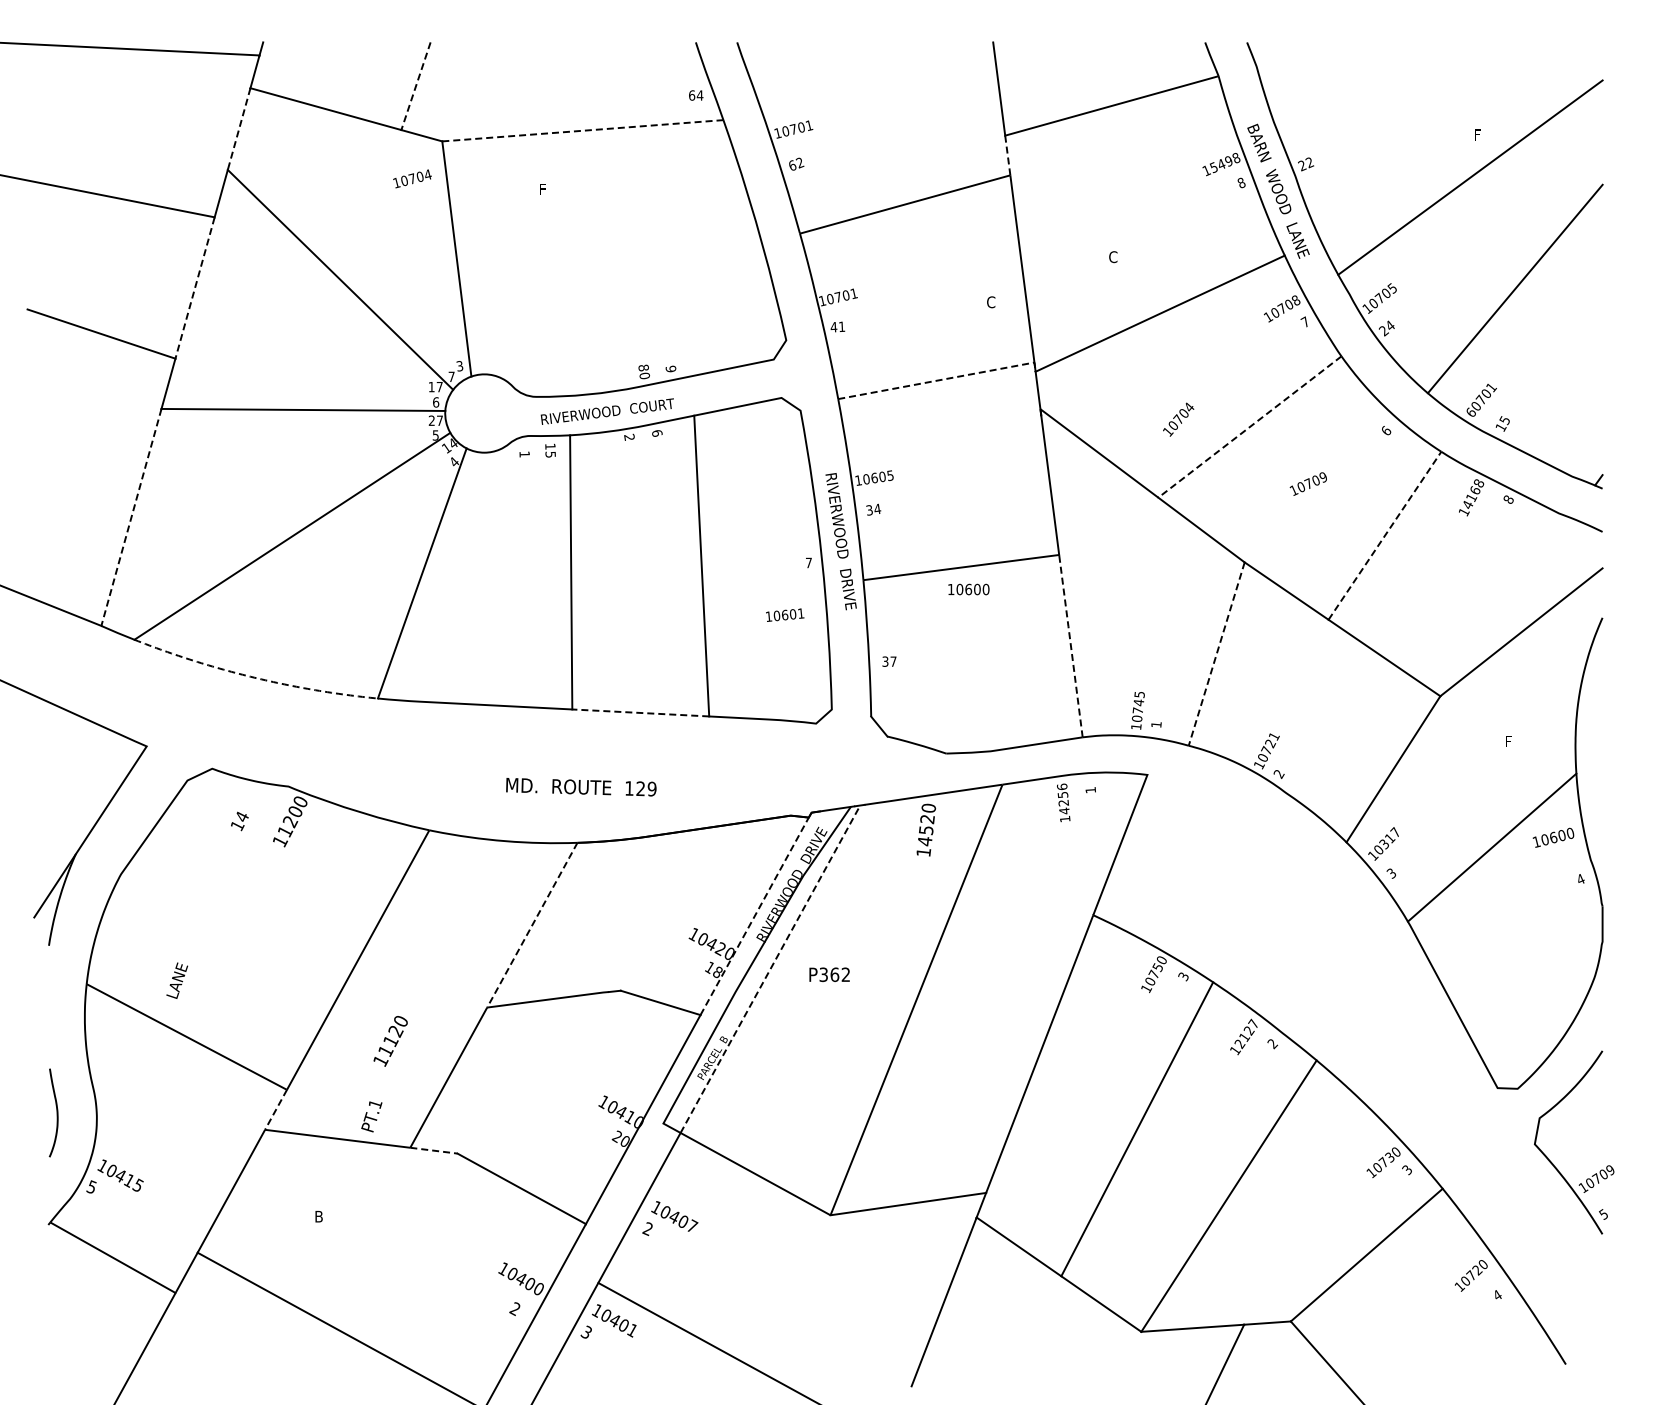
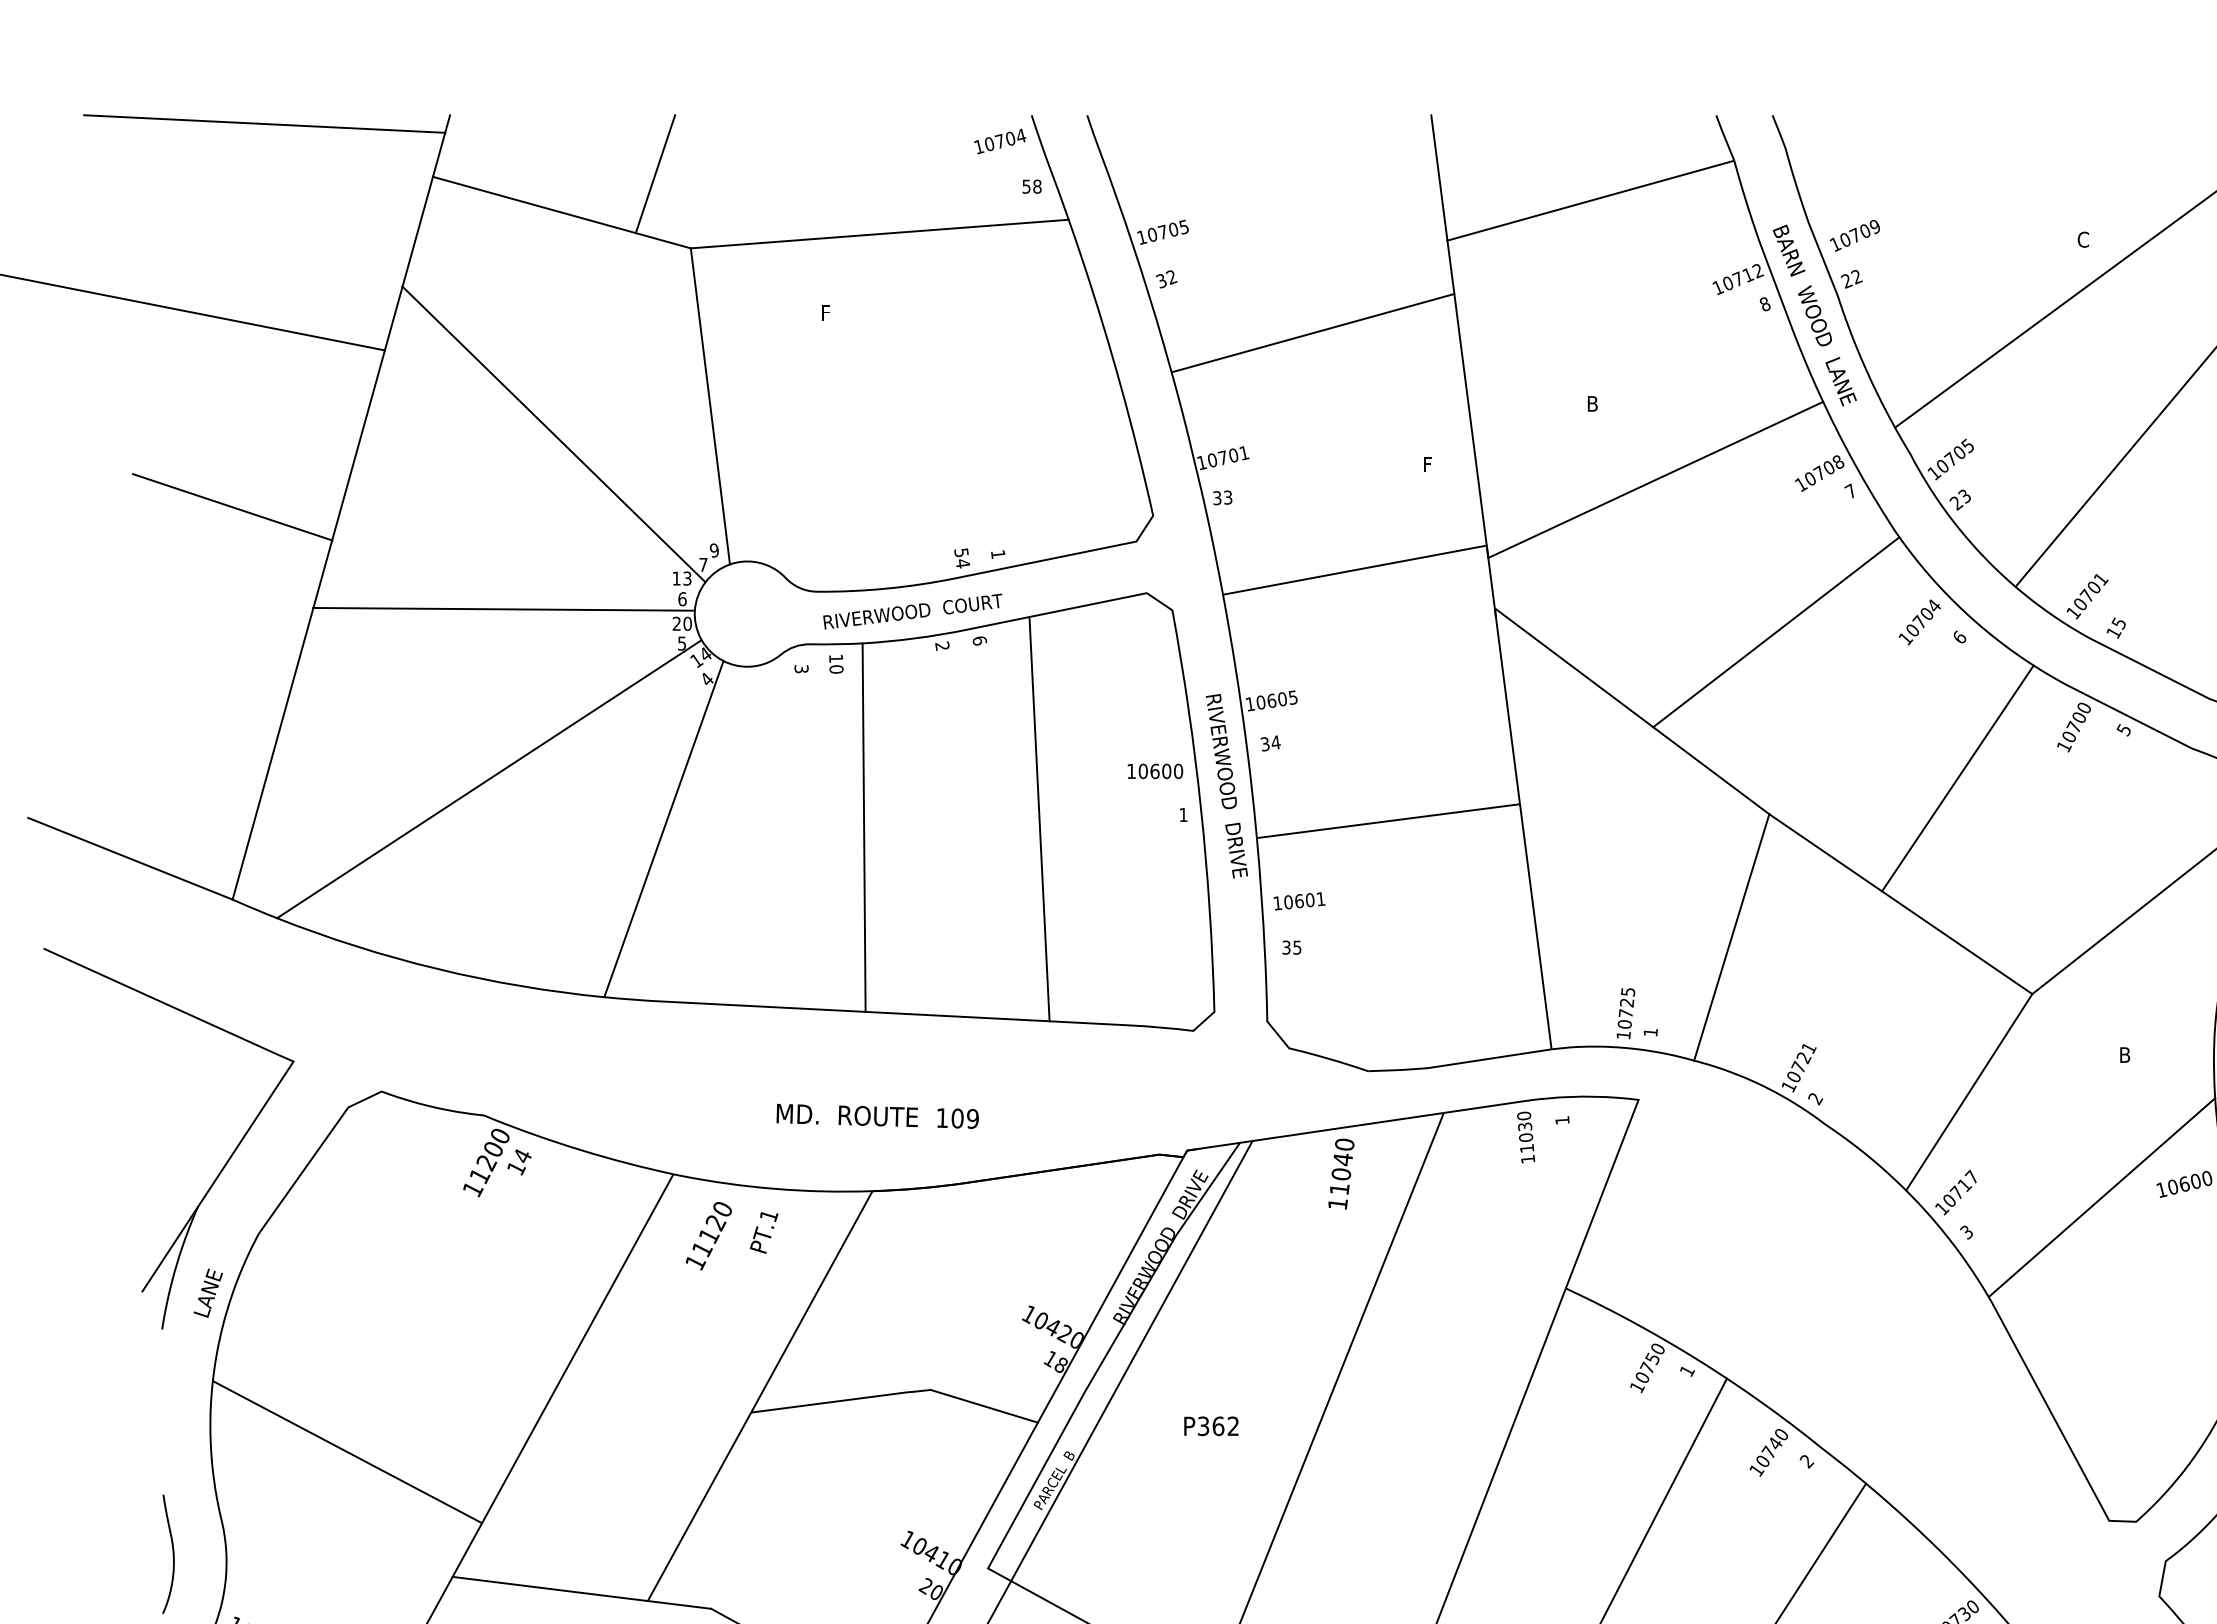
line: (415, 86) -> (654, 174), dashed -> solid
text: (696, 95) -> (1032, 186), 64 -> 58
text: (809, 125) -> (1184, 226), 10701 -> 10705
line: (239, 129) -> (418, 232), dashed -> solid
line: (582, 130) -> (879, 233), dashed -> solid
text: (1478, 134) -> (2083, 239), F -> C
line: (1007, 154) -> (1450, 265), dashed -> solid
text: (1224, 163) -> (1742, 278), 15498 -> 10712
text: (792, 165) -> (1161, 280), 62 -> 32
text: (412, 178) -> (1000, 140), moved
text: (1113, 257) -> (1592, 404), C -> B
line: (194, 288) -> (357, 446), dashed -> solid
text: (991, 302) -> (1429, 464), C -> F
text: (1389, 325) -> (1963, 495), 24 -> 23
text: (837, 326) -> (1222, 497), 41 -> 33
text: (459, 366) -> (713, 550), 3 -> 9
text: (670, 368) -> (997, 553), 9 -> 1
text: (644, 371) -> (962, 557), 80 -> 54
line: (942, 379) -> (1363, 568), dashed -> solid
text: (439, 386) -> (687, 577), 17 -> 13
text: (1471, 412) -> (2074, 612), 60701 -> 10701
text: (1178, 419) -> (1919, 622), moved
text: (439, 420) -> (687, 623), 27 -> 20
line: (1249, 427) -> (1775, 632), dashed -> solid
text: (524, 454) -> (801, 669), 1 -> 3
text: (550, 454) -> (836, 669), 15 -> 10
text: (1307, 483) -> (1853, 235), moved
text: (1473, 493) -> (2076, 721), 14168 -> 10700
text: (1508, 499) -> (2123, 729), 8 -> 5
line: (131, 517) -> (273, 753), dashed -> solid
line: (1385, 535) -> (1958, 778), dashed -> solid
text: (808, 562) -> (1183, 814), 7 -> 1
text: (968, 589) -> (1154, 771), moved
text: (785, 614) -> (1299, 900), moved
line: (1070, 645) -> (1535, 925), dashed -> solid
line: (1216, 654) -> (1731, 938), dashed -> solid
text: (893, 661) -> (1297, 947), 37 -> 35
arc: (254, 677) -> (438, 968), dashed -> solid
text: (1138, 702) -> (1626, 1002), 10745 -> 10725
line: (640, 712) -> (957, 1015), dashed -> solid
text: (1509, 741) -> (2125, 1054), F -> B
text: (640, 788) -> (957, 1118), 129 -> 109
text: (1063, 798) -> (1525, 1131), 14256 -> 11030
text: (239, 821) -> (519, 1162), moved
text: (926, 830) -> (1341, 1174), 14520 -> 11040
text: (1383, 843) -> (1955, 1192), 10317 -> 10717
line: (754, 916) -> (1110, 1290), dashed -> solid
line: (532, 924) -> (812, 1300), dashed -> solid
line: (770, 969) -> (1131, 1361), dashed -> solid
text: (829, 974) -> (1211, 1425), moved
text: (1183, 976) -> (1687, 1370), 3 -> 1
text: (177, 980) -> (208, 1292), moved
text: (1246, 1033) -> (1771, 1447), 12127 -> 10740
text: (390, 1041) -> (708, 1236), moved
line: (276, 1109) -> (467, 1549), dashed -> solid
text: (371, 1116) -> (763, 1232), moved
line: (433, 1150) -> (679, 1604), dashed -> solid

